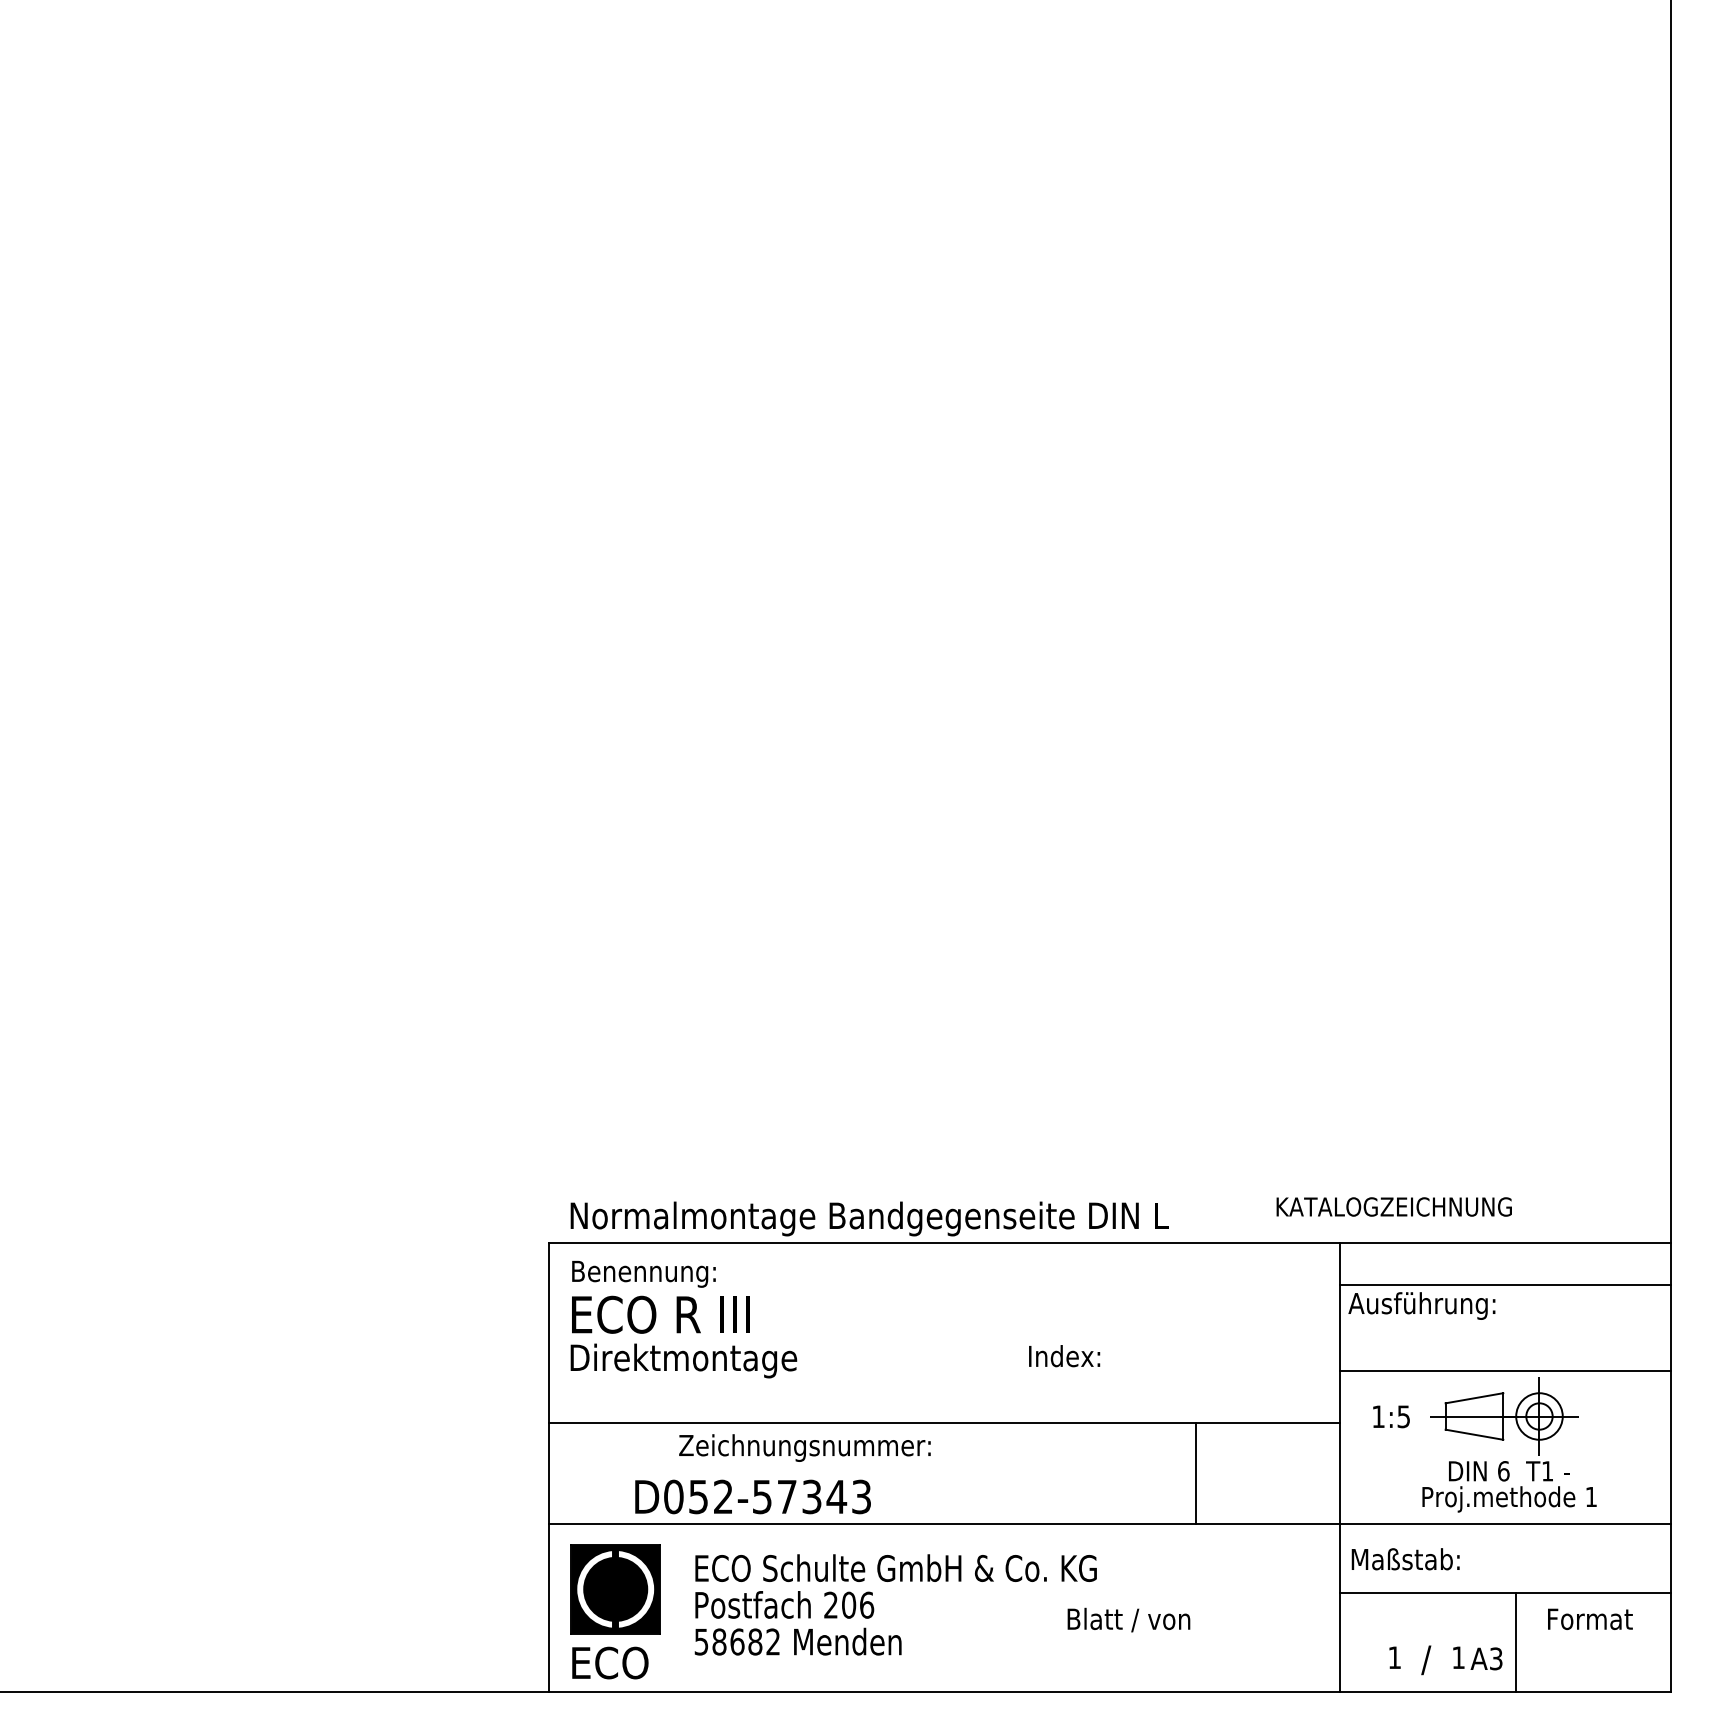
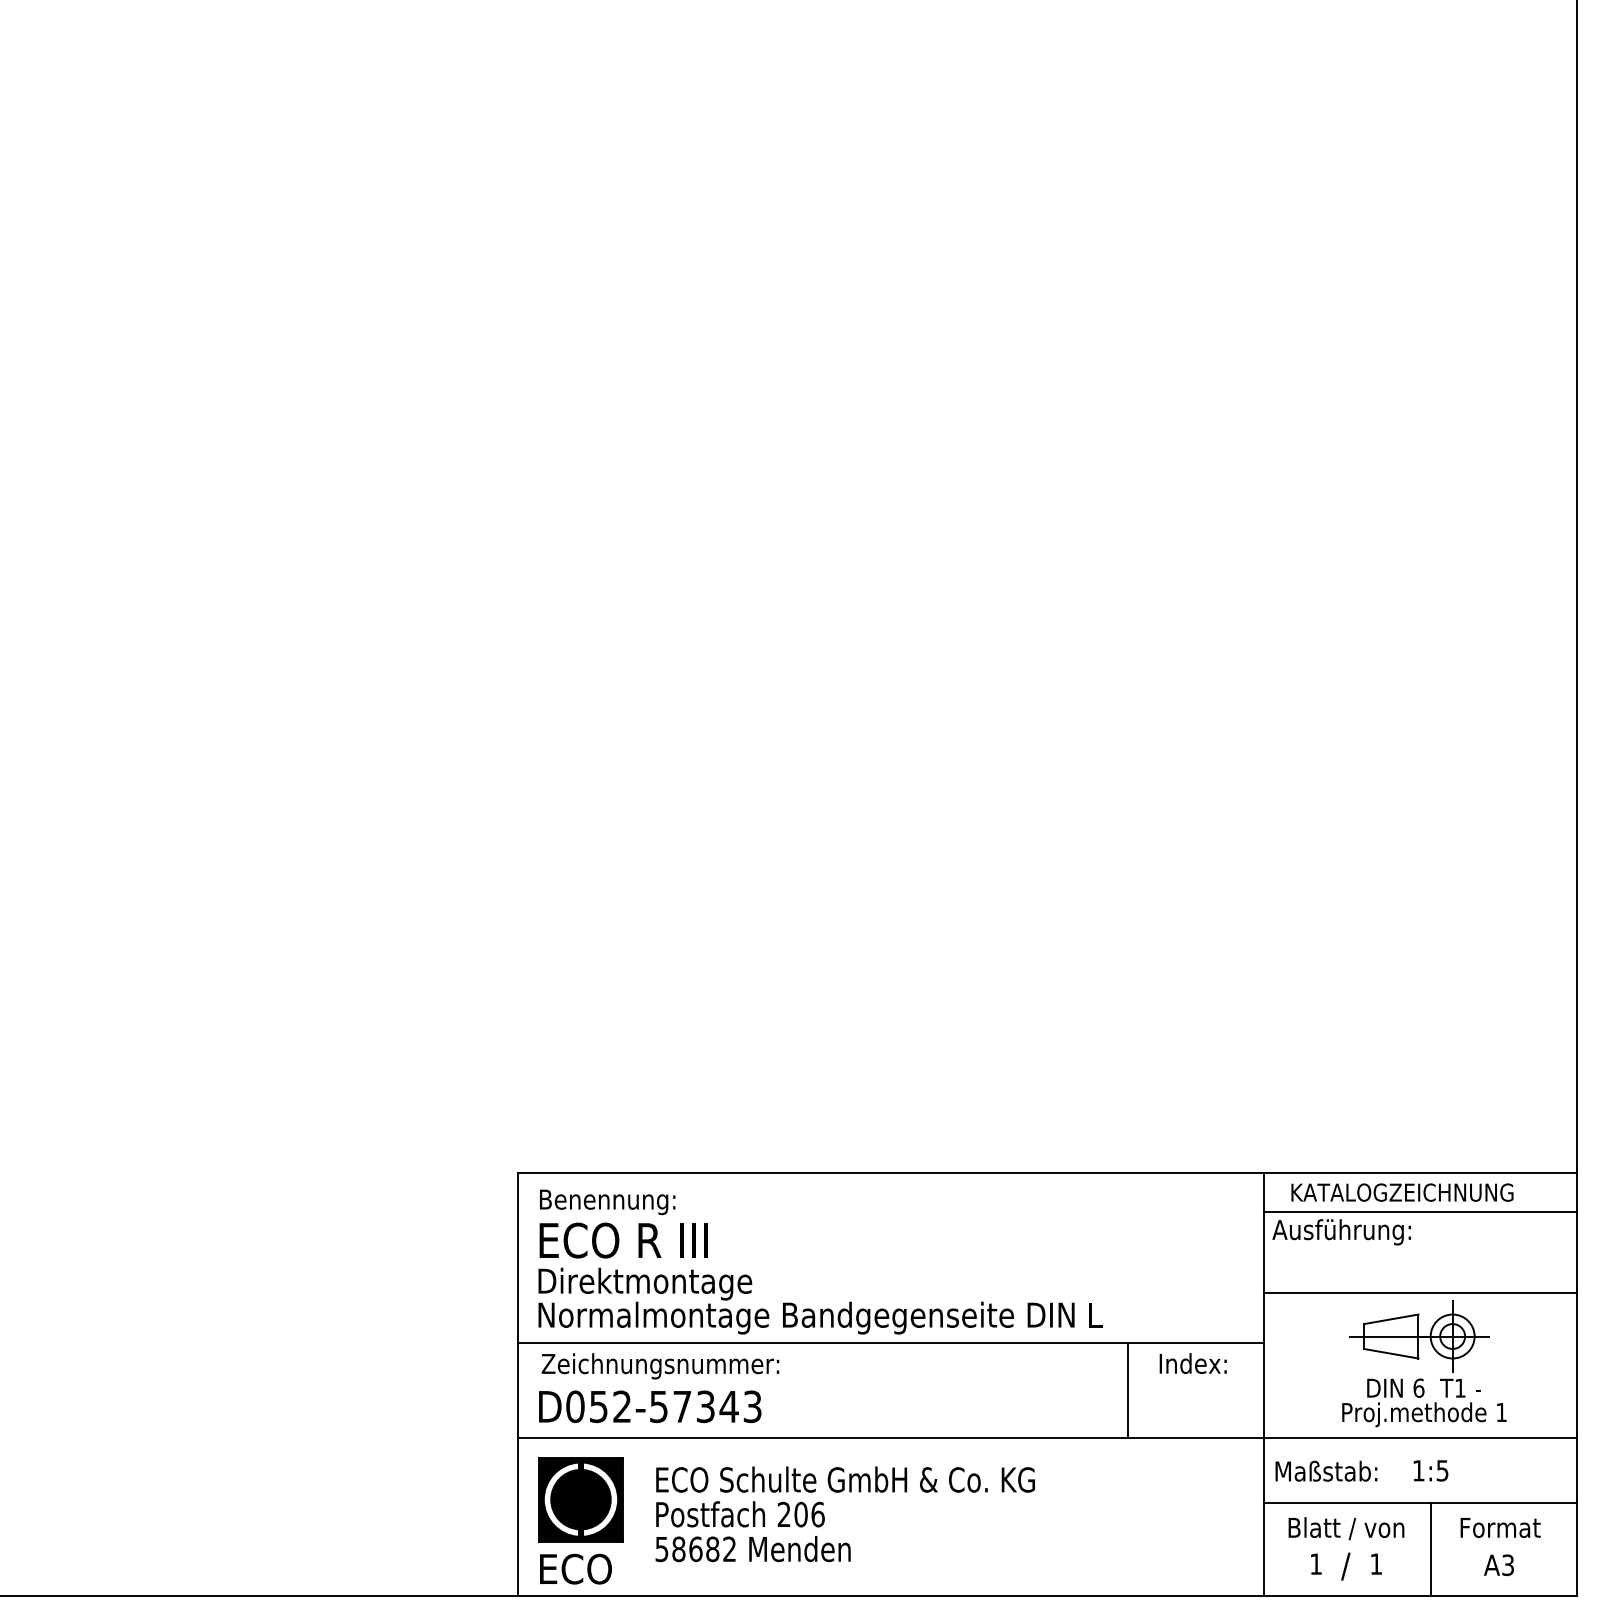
text: (1393, 1206) -> (1401, 1192), moved
text: (869, 1218) -> (820, 1317), moved
text: (1064, 1356) -> (1193, 1363), moved
text: (1391, 1416) -> (1430, 1470), moved
text: (804, 1447) -> (660, 1365), moved
text: (752, 1496) -> (649, 1406), moved
text: (1128, 1619) -> (1346, 1528), moved
text: (1486, 1658) -> (1498, 1564), moved

